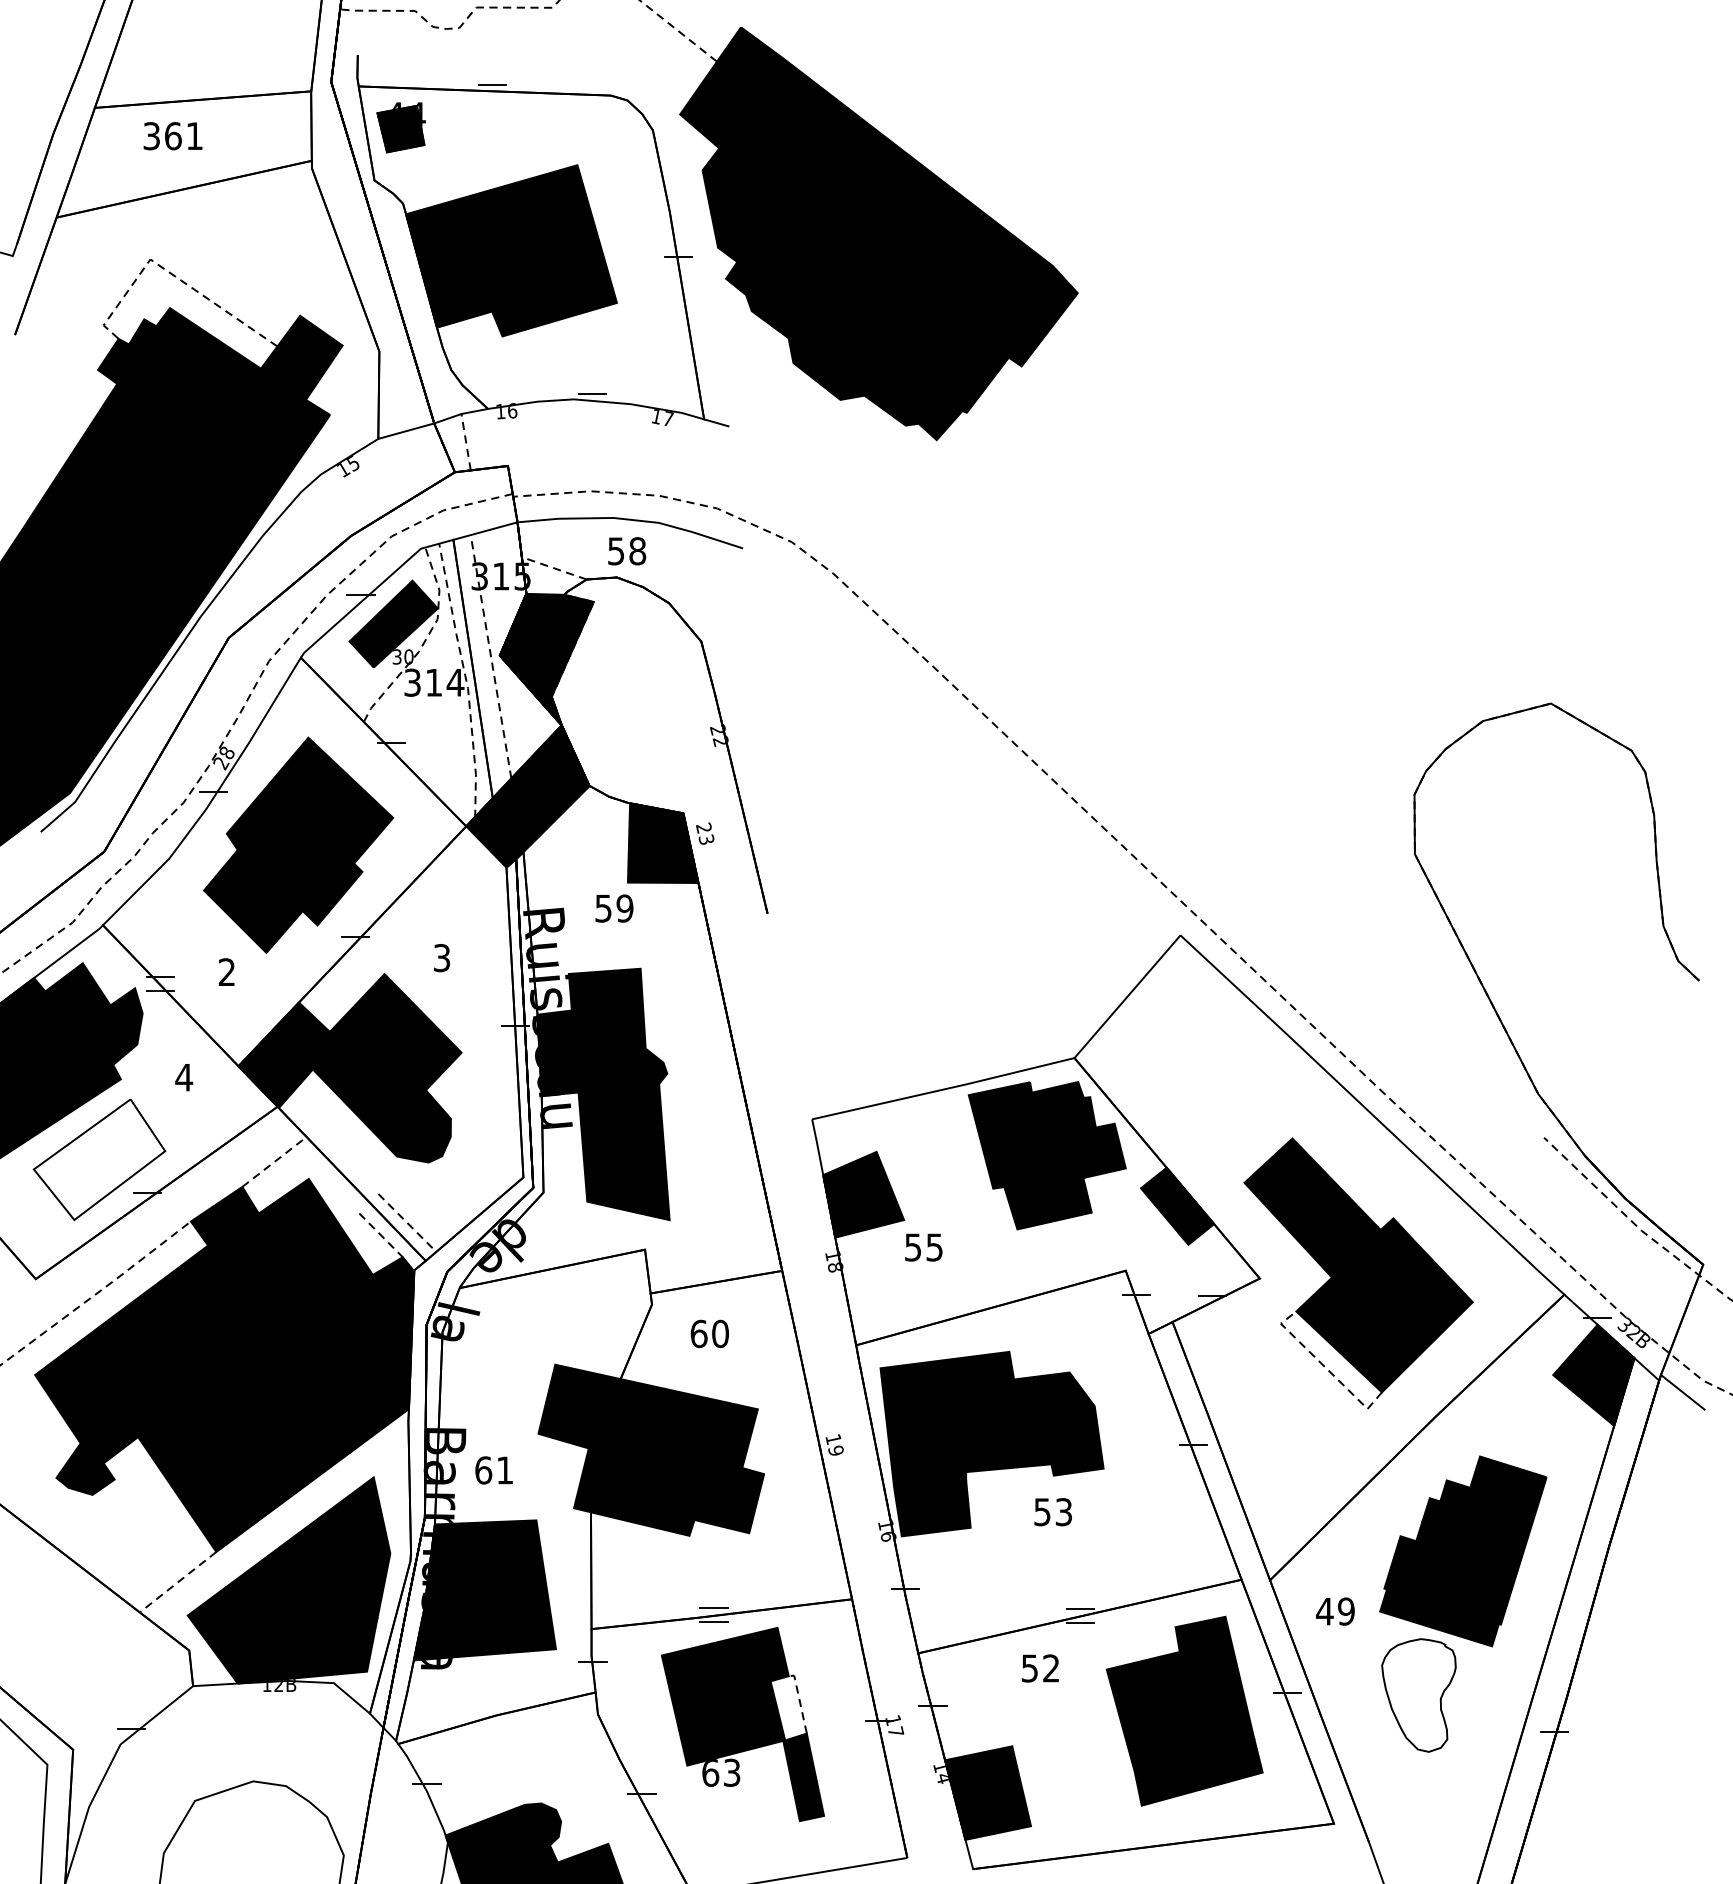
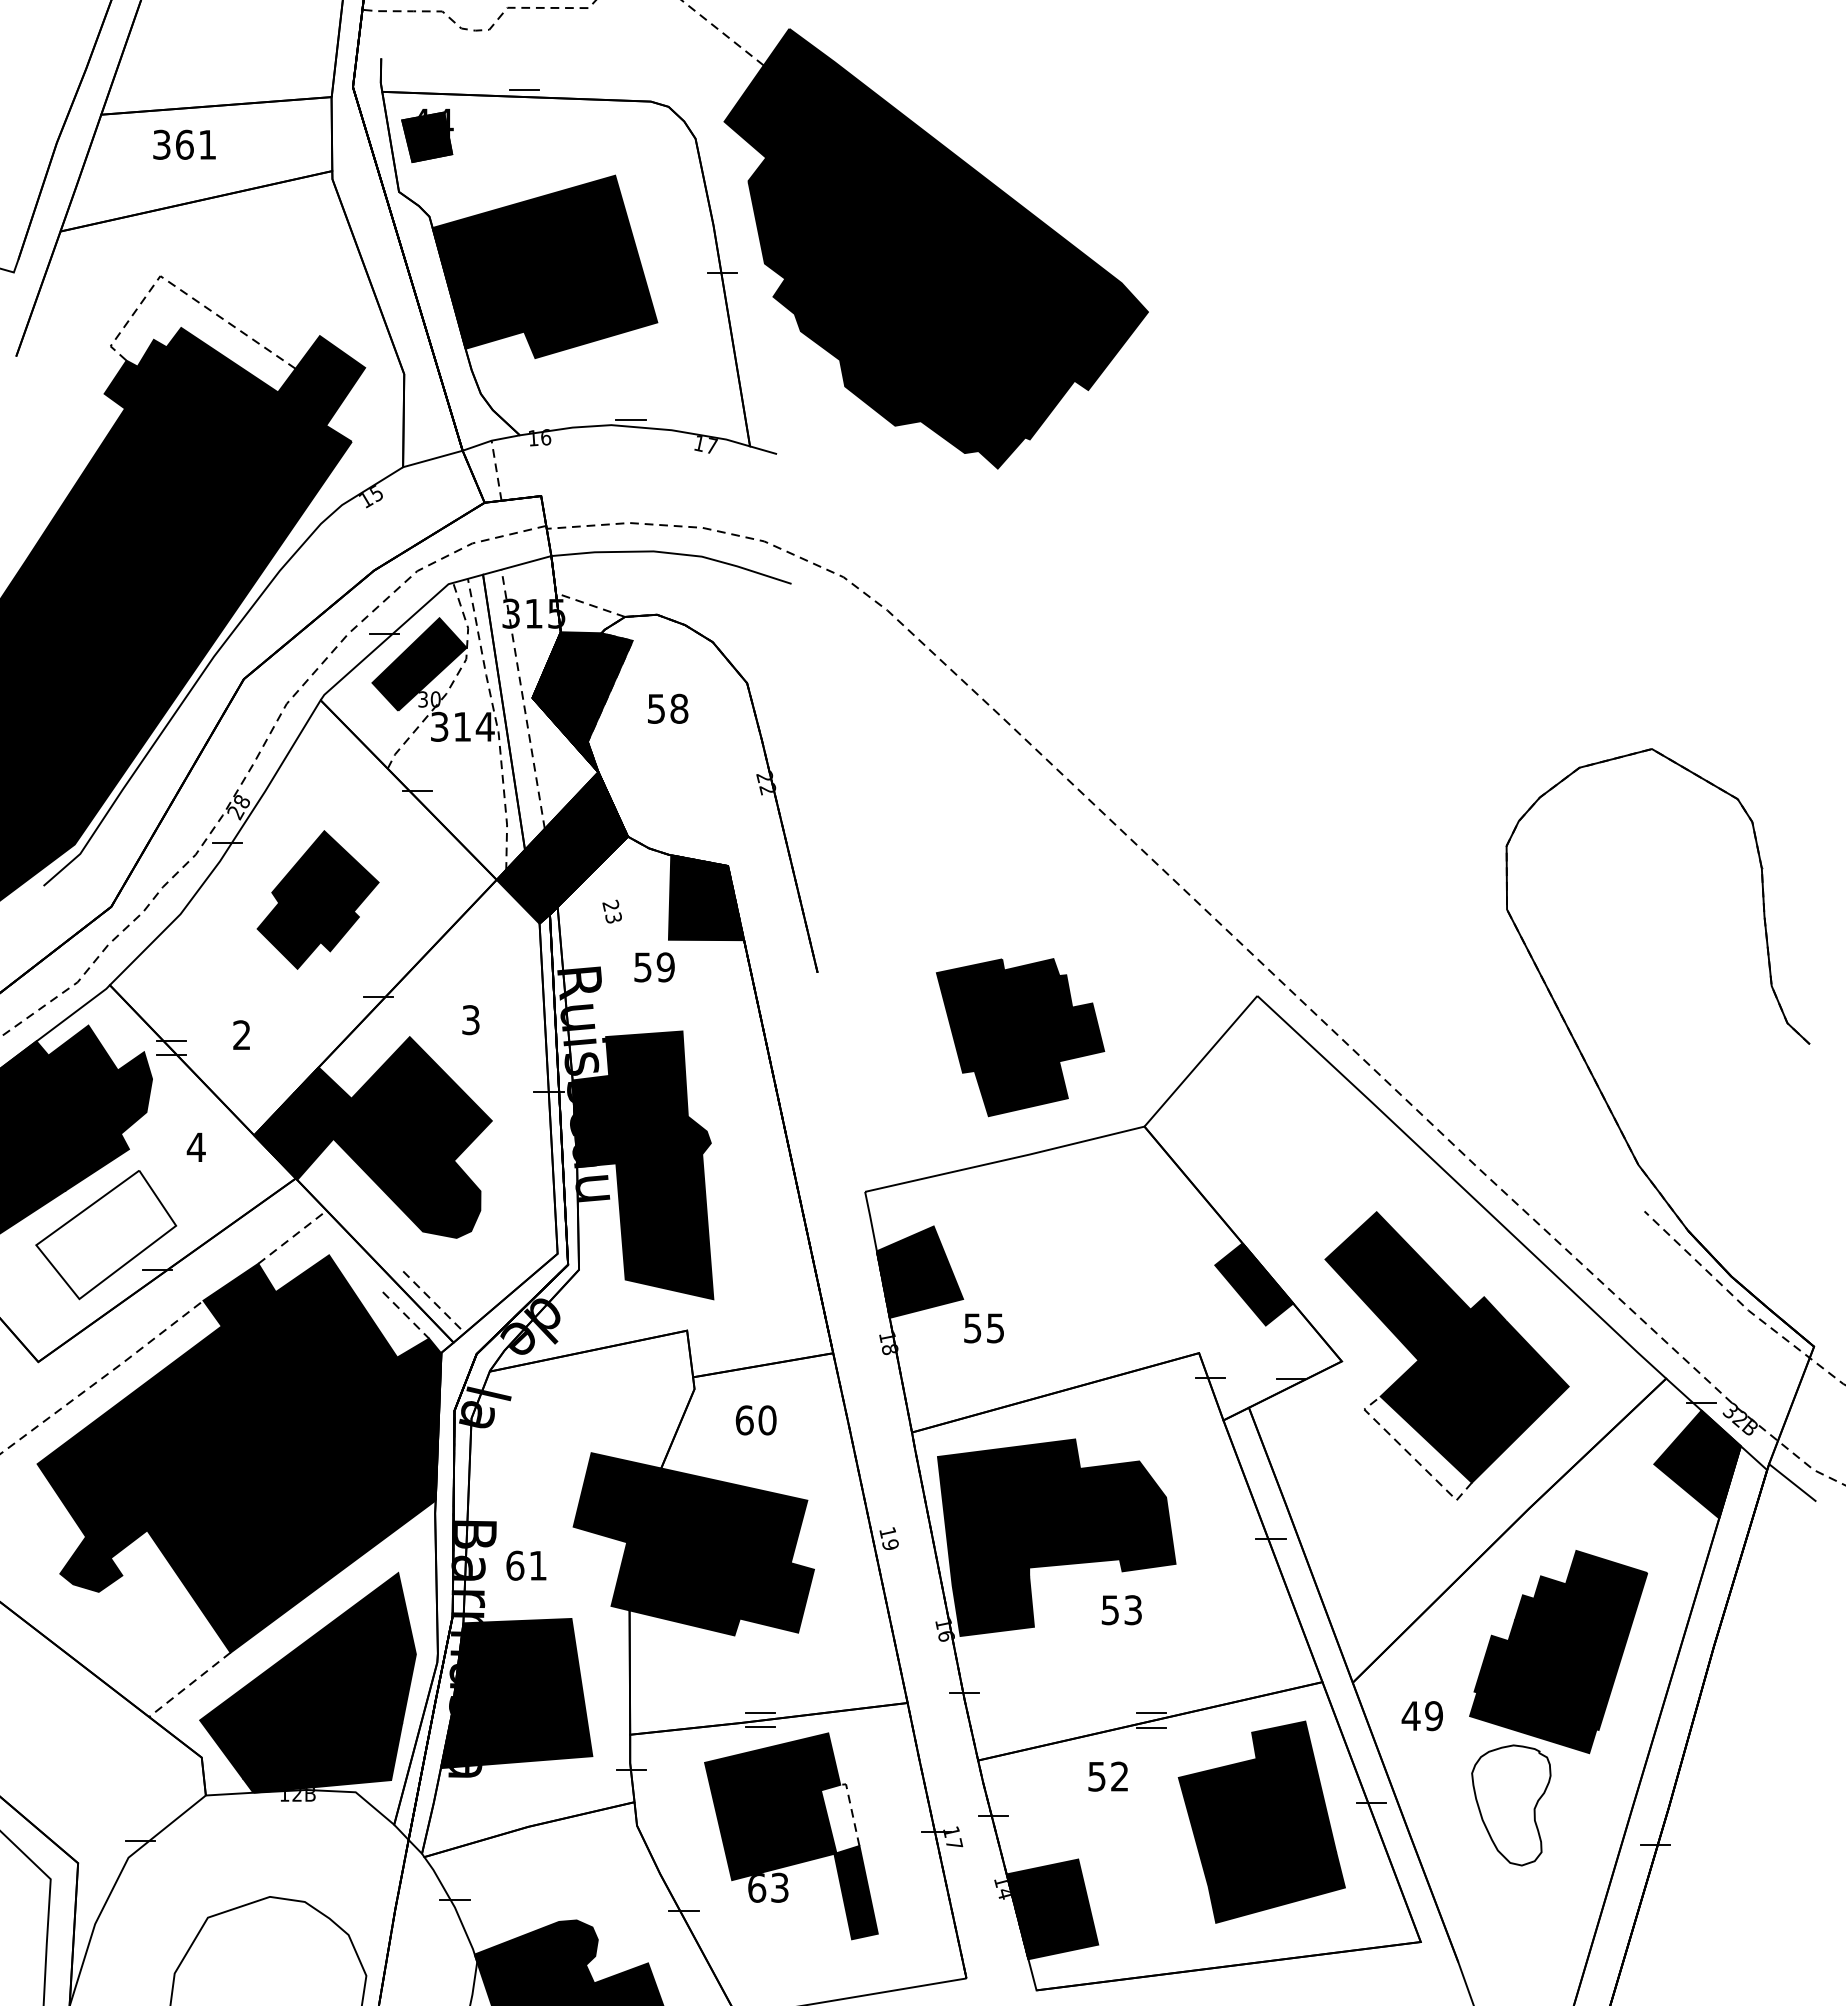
text: (627, 550) -> (668, 708), moved
text: (704, 833) -> (611, 911), moved
part: (297, 844) -> (317, 899), size x0.6
part: (1047, 1155) -> (1020, 1037), moved

